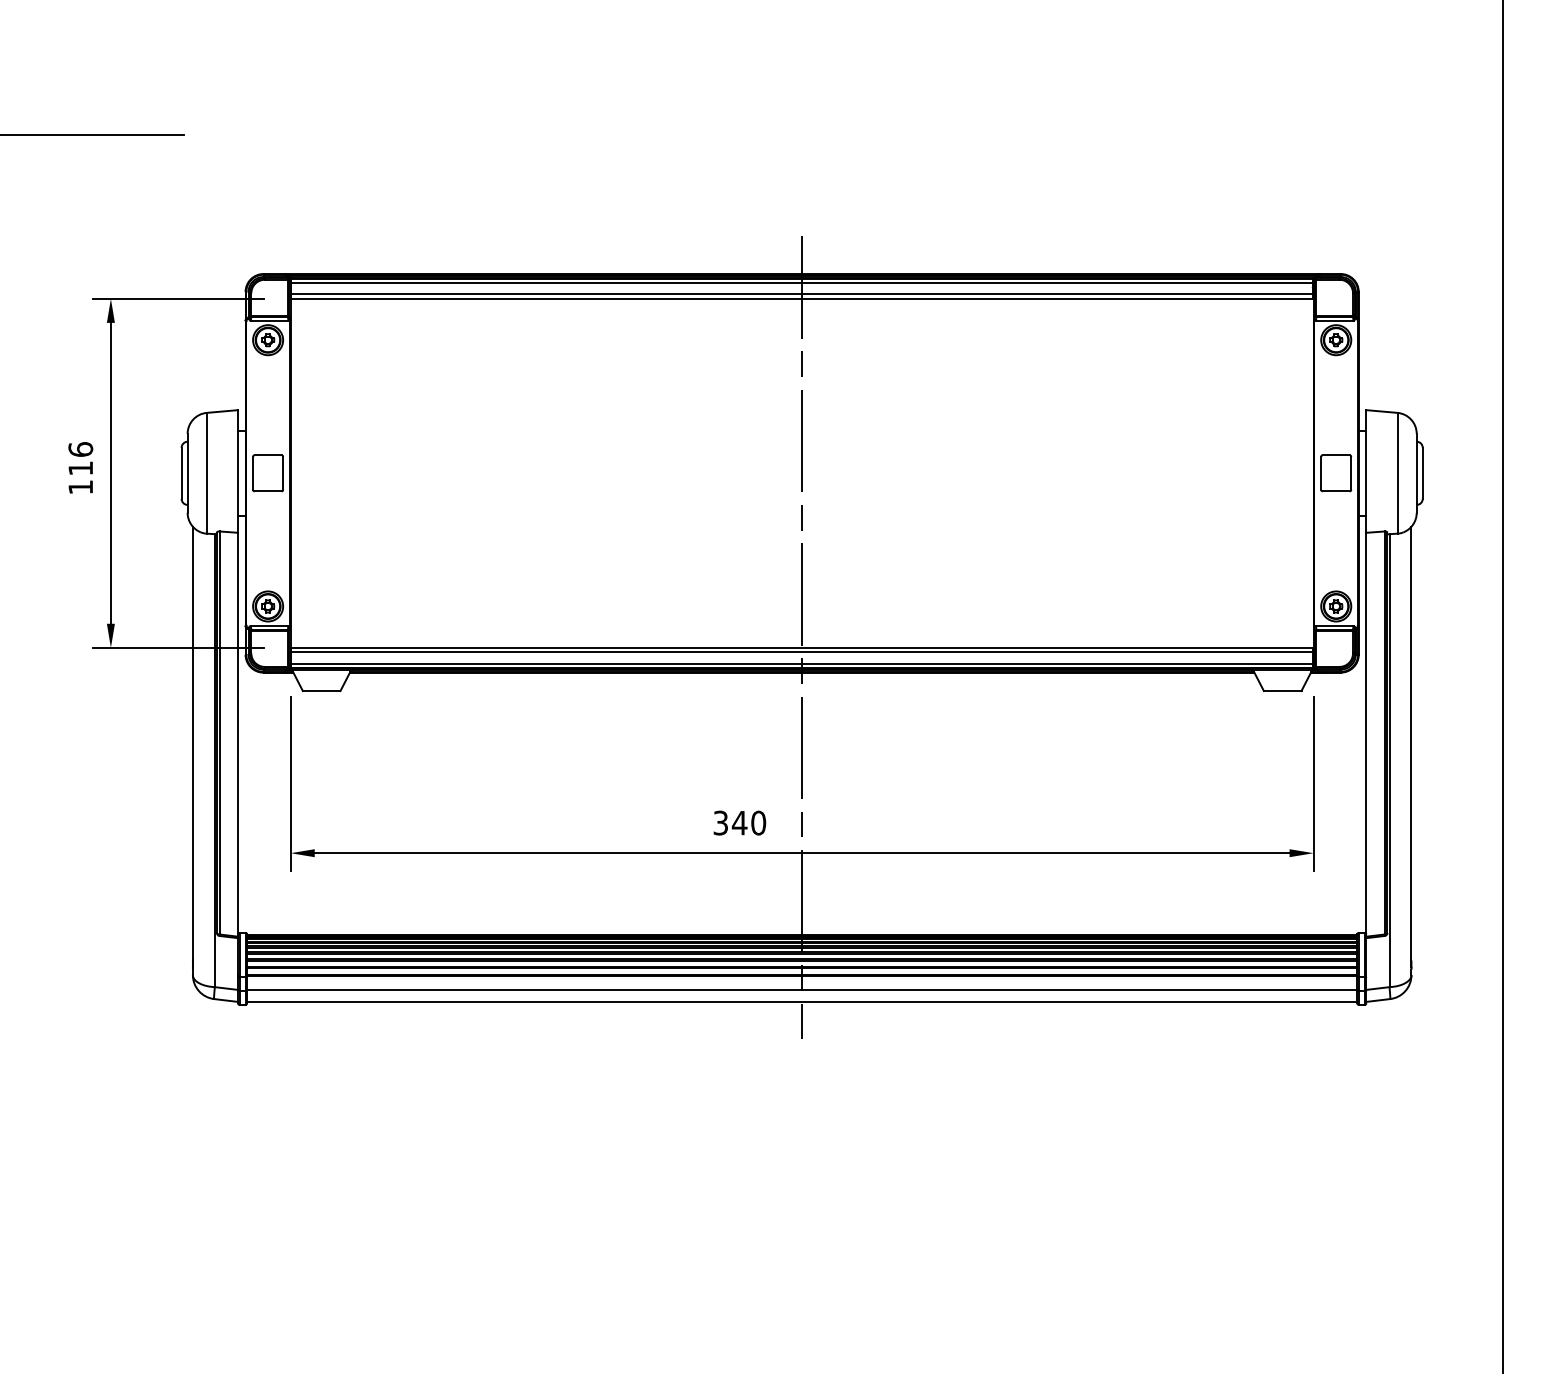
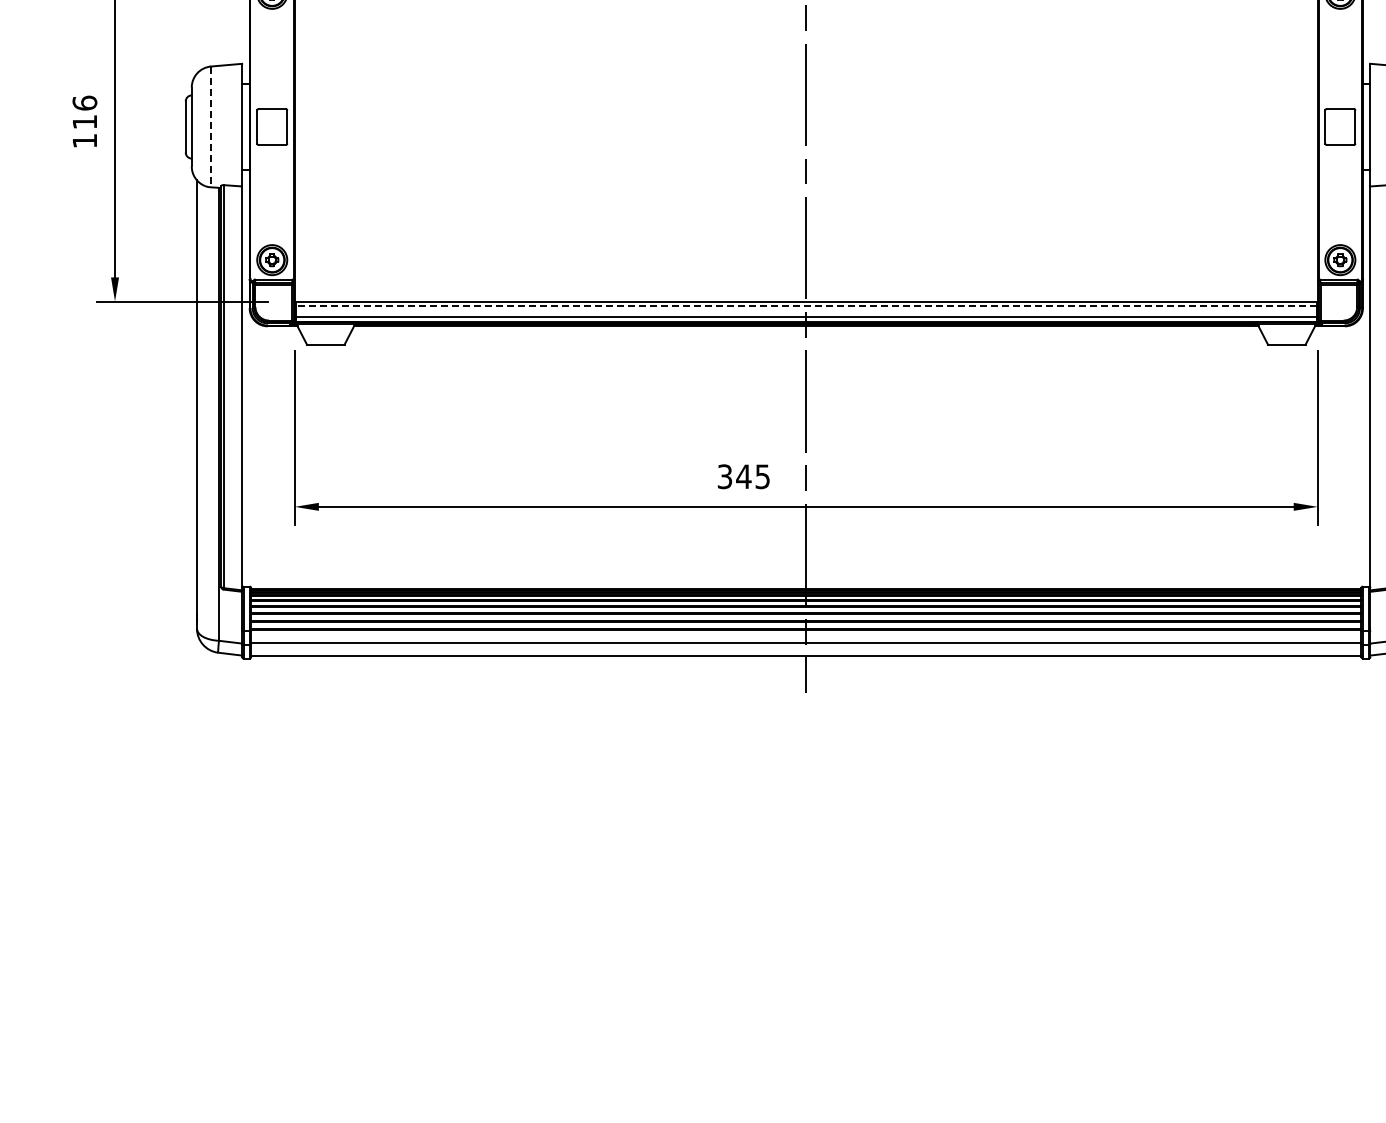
line: (206, 473) -> (210, 127), solid -> dashed
line: (802, 652) -> (806, 306), solid -> dashed
text: (758, 822) -> (762, 476), 340 -> 345

